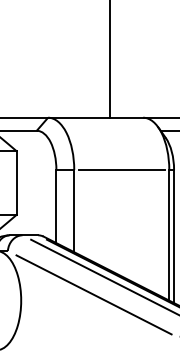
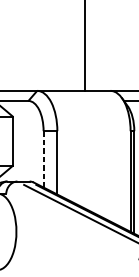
line: (121, 170) -> (93, 131), removed
line: (56, 206) -> (43, 159), solid -> dashed
line: (93, 294) -> (72, 227), removed

